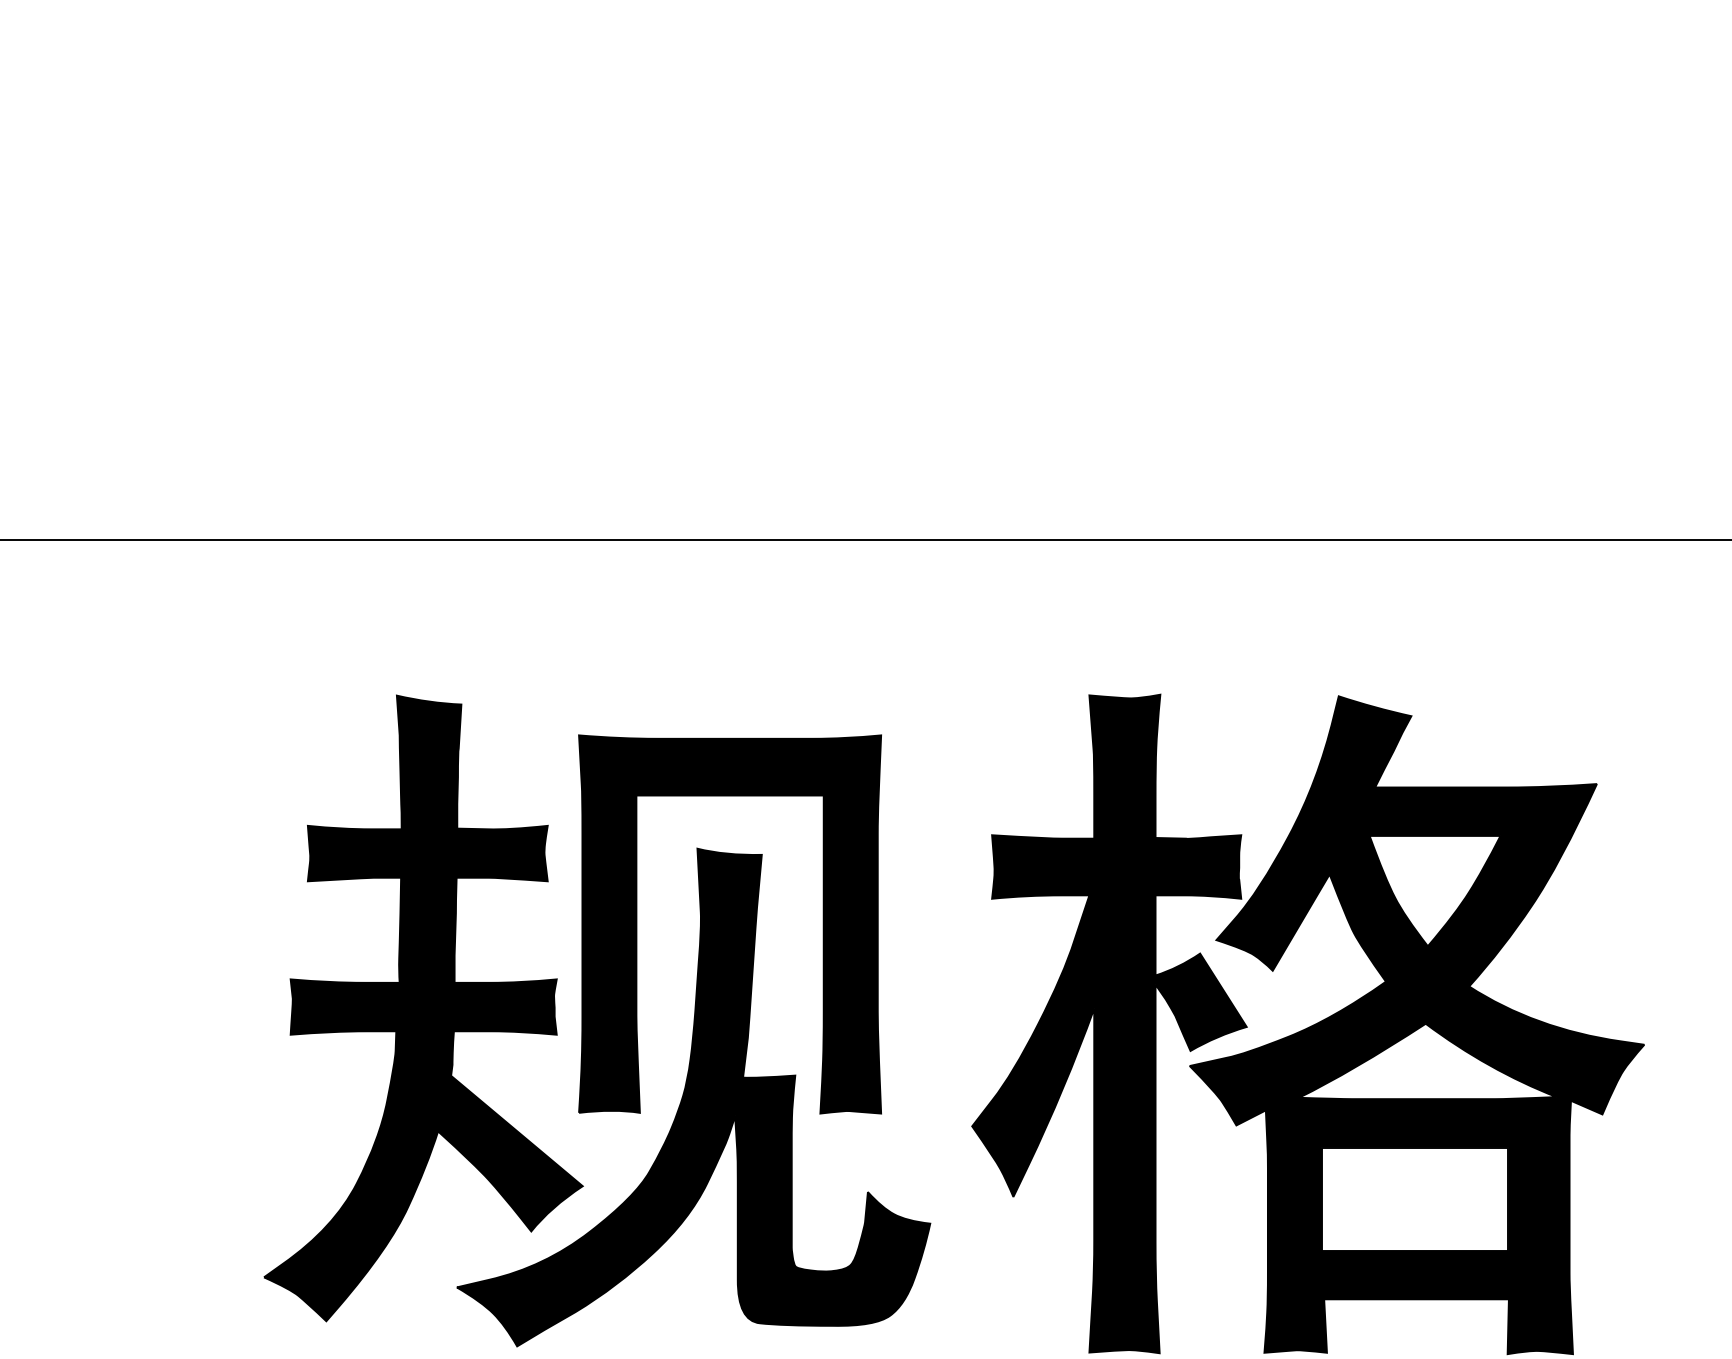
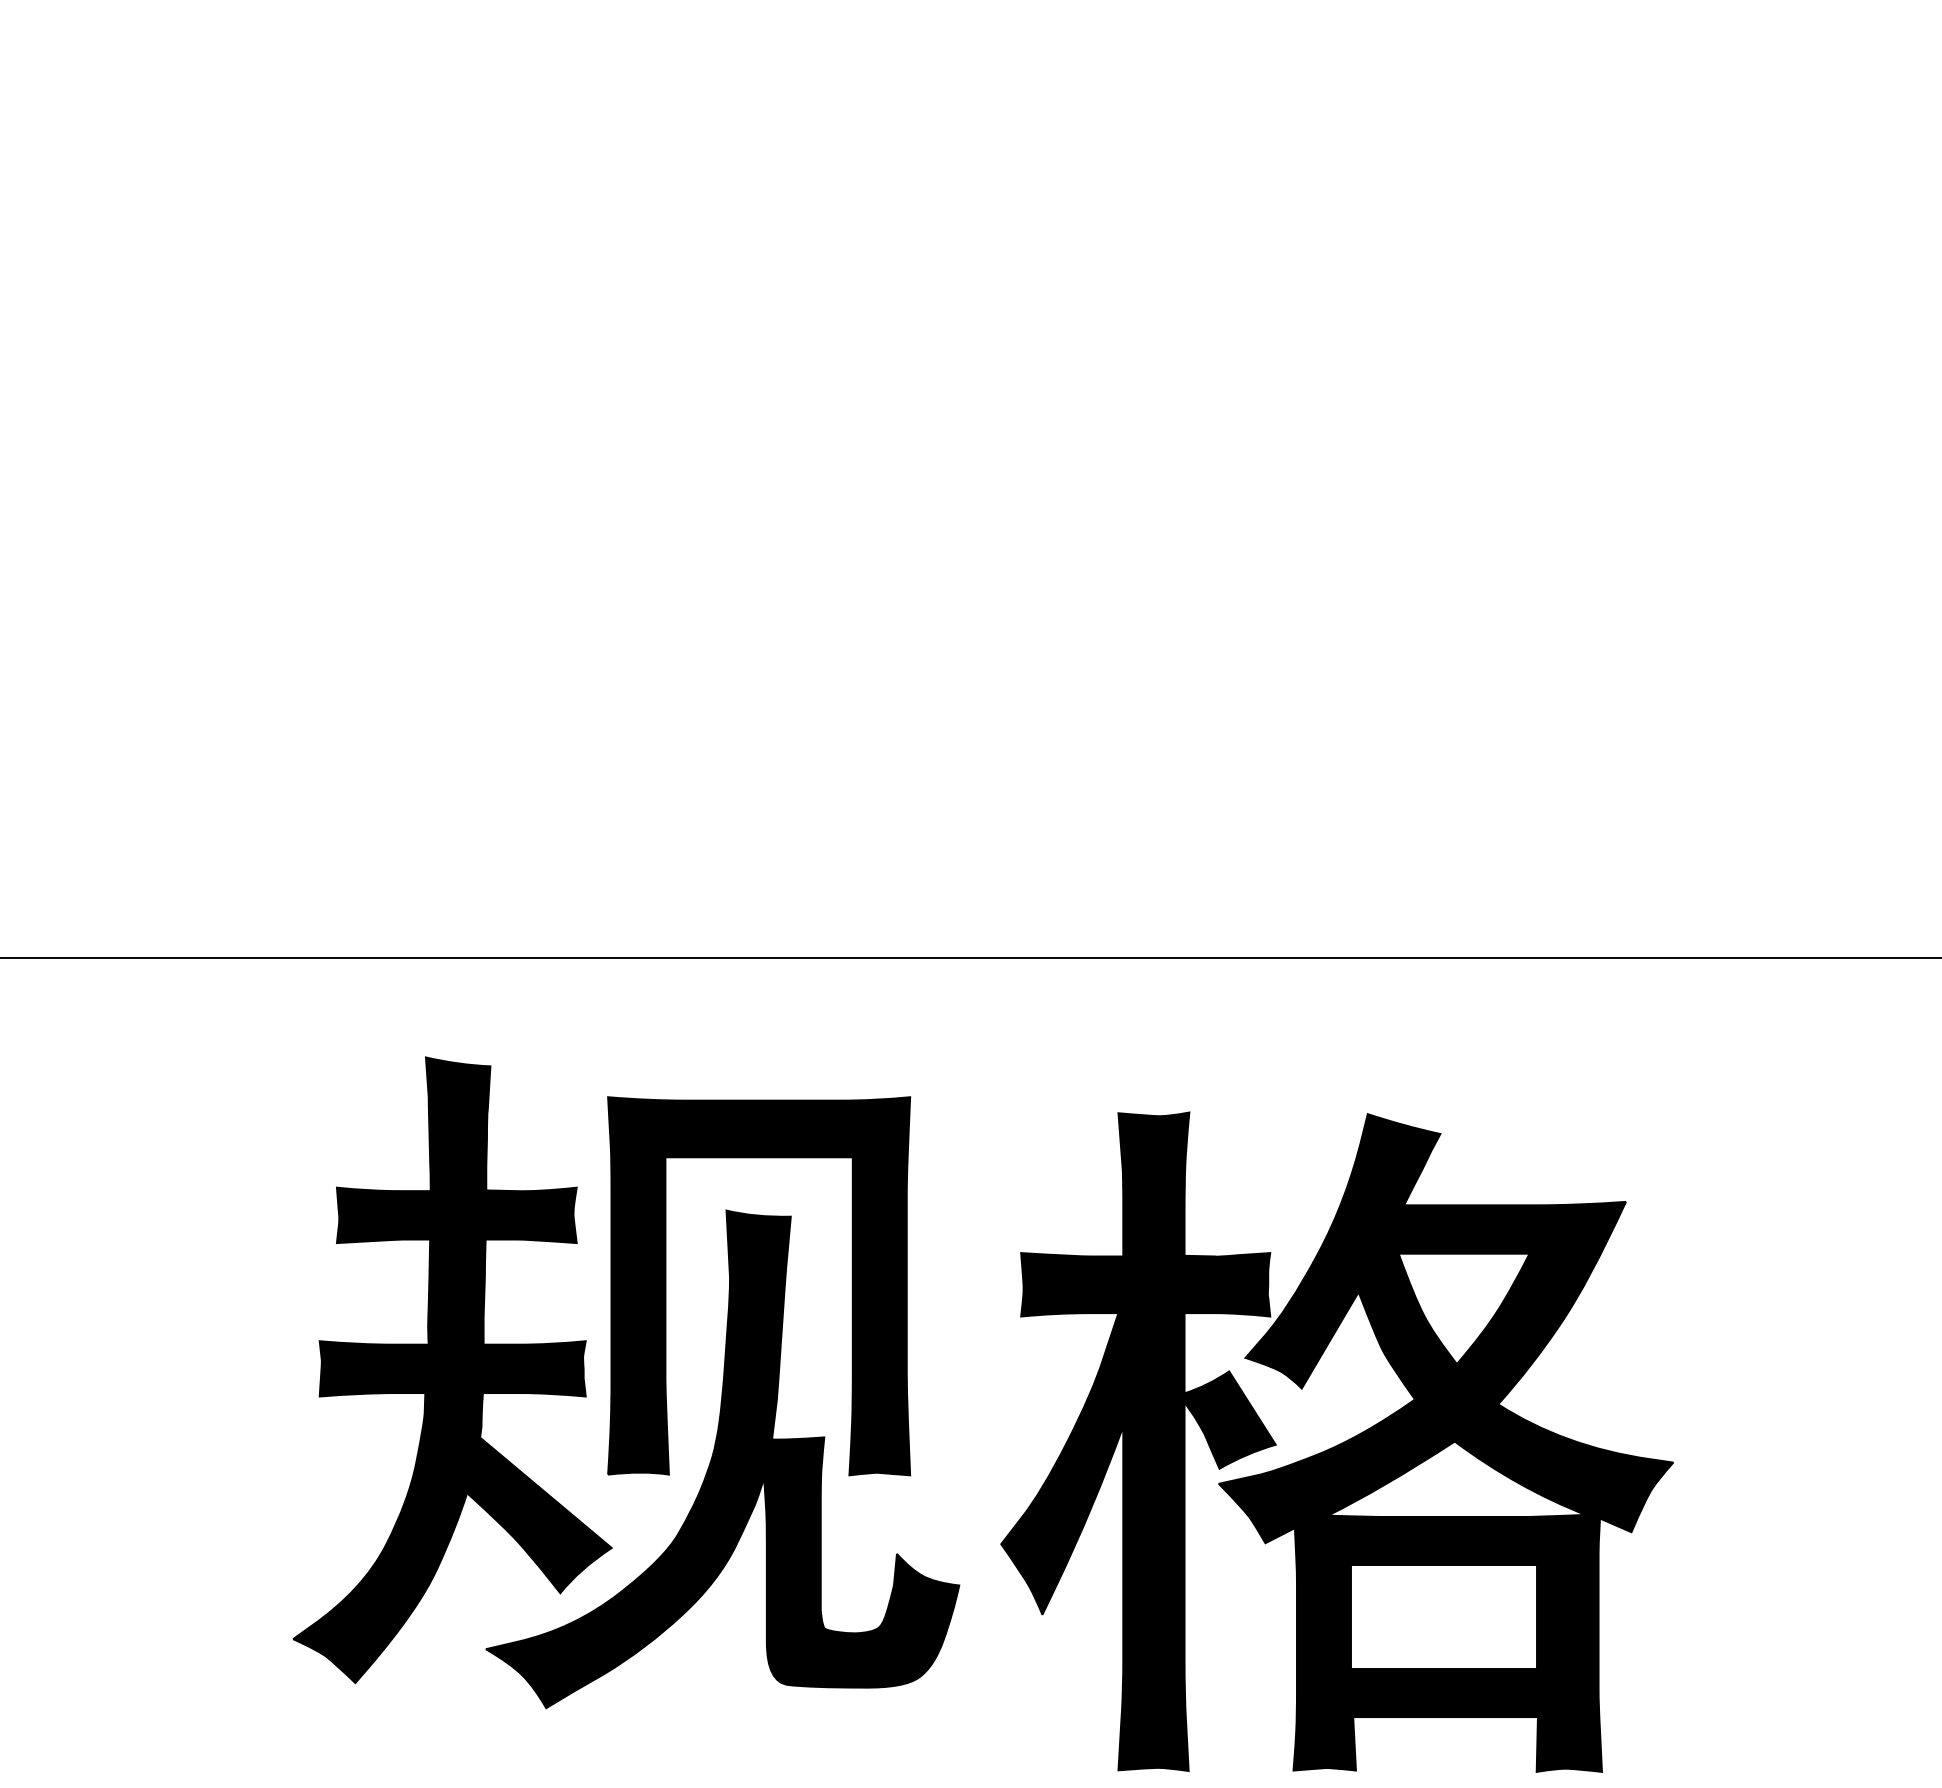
part: (597, 1020) -> (626, 1382), moved

